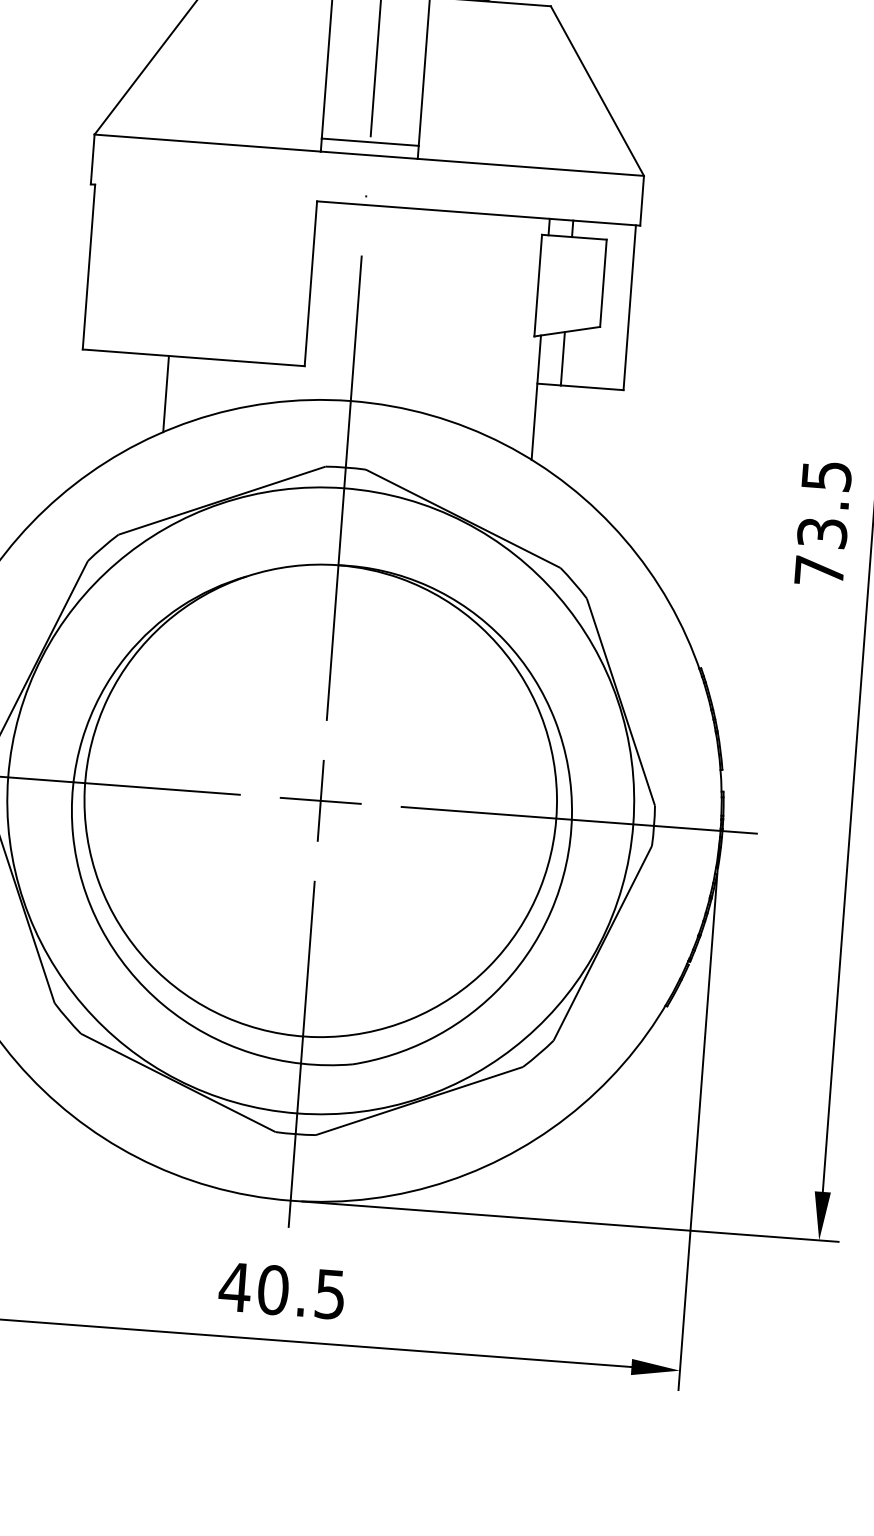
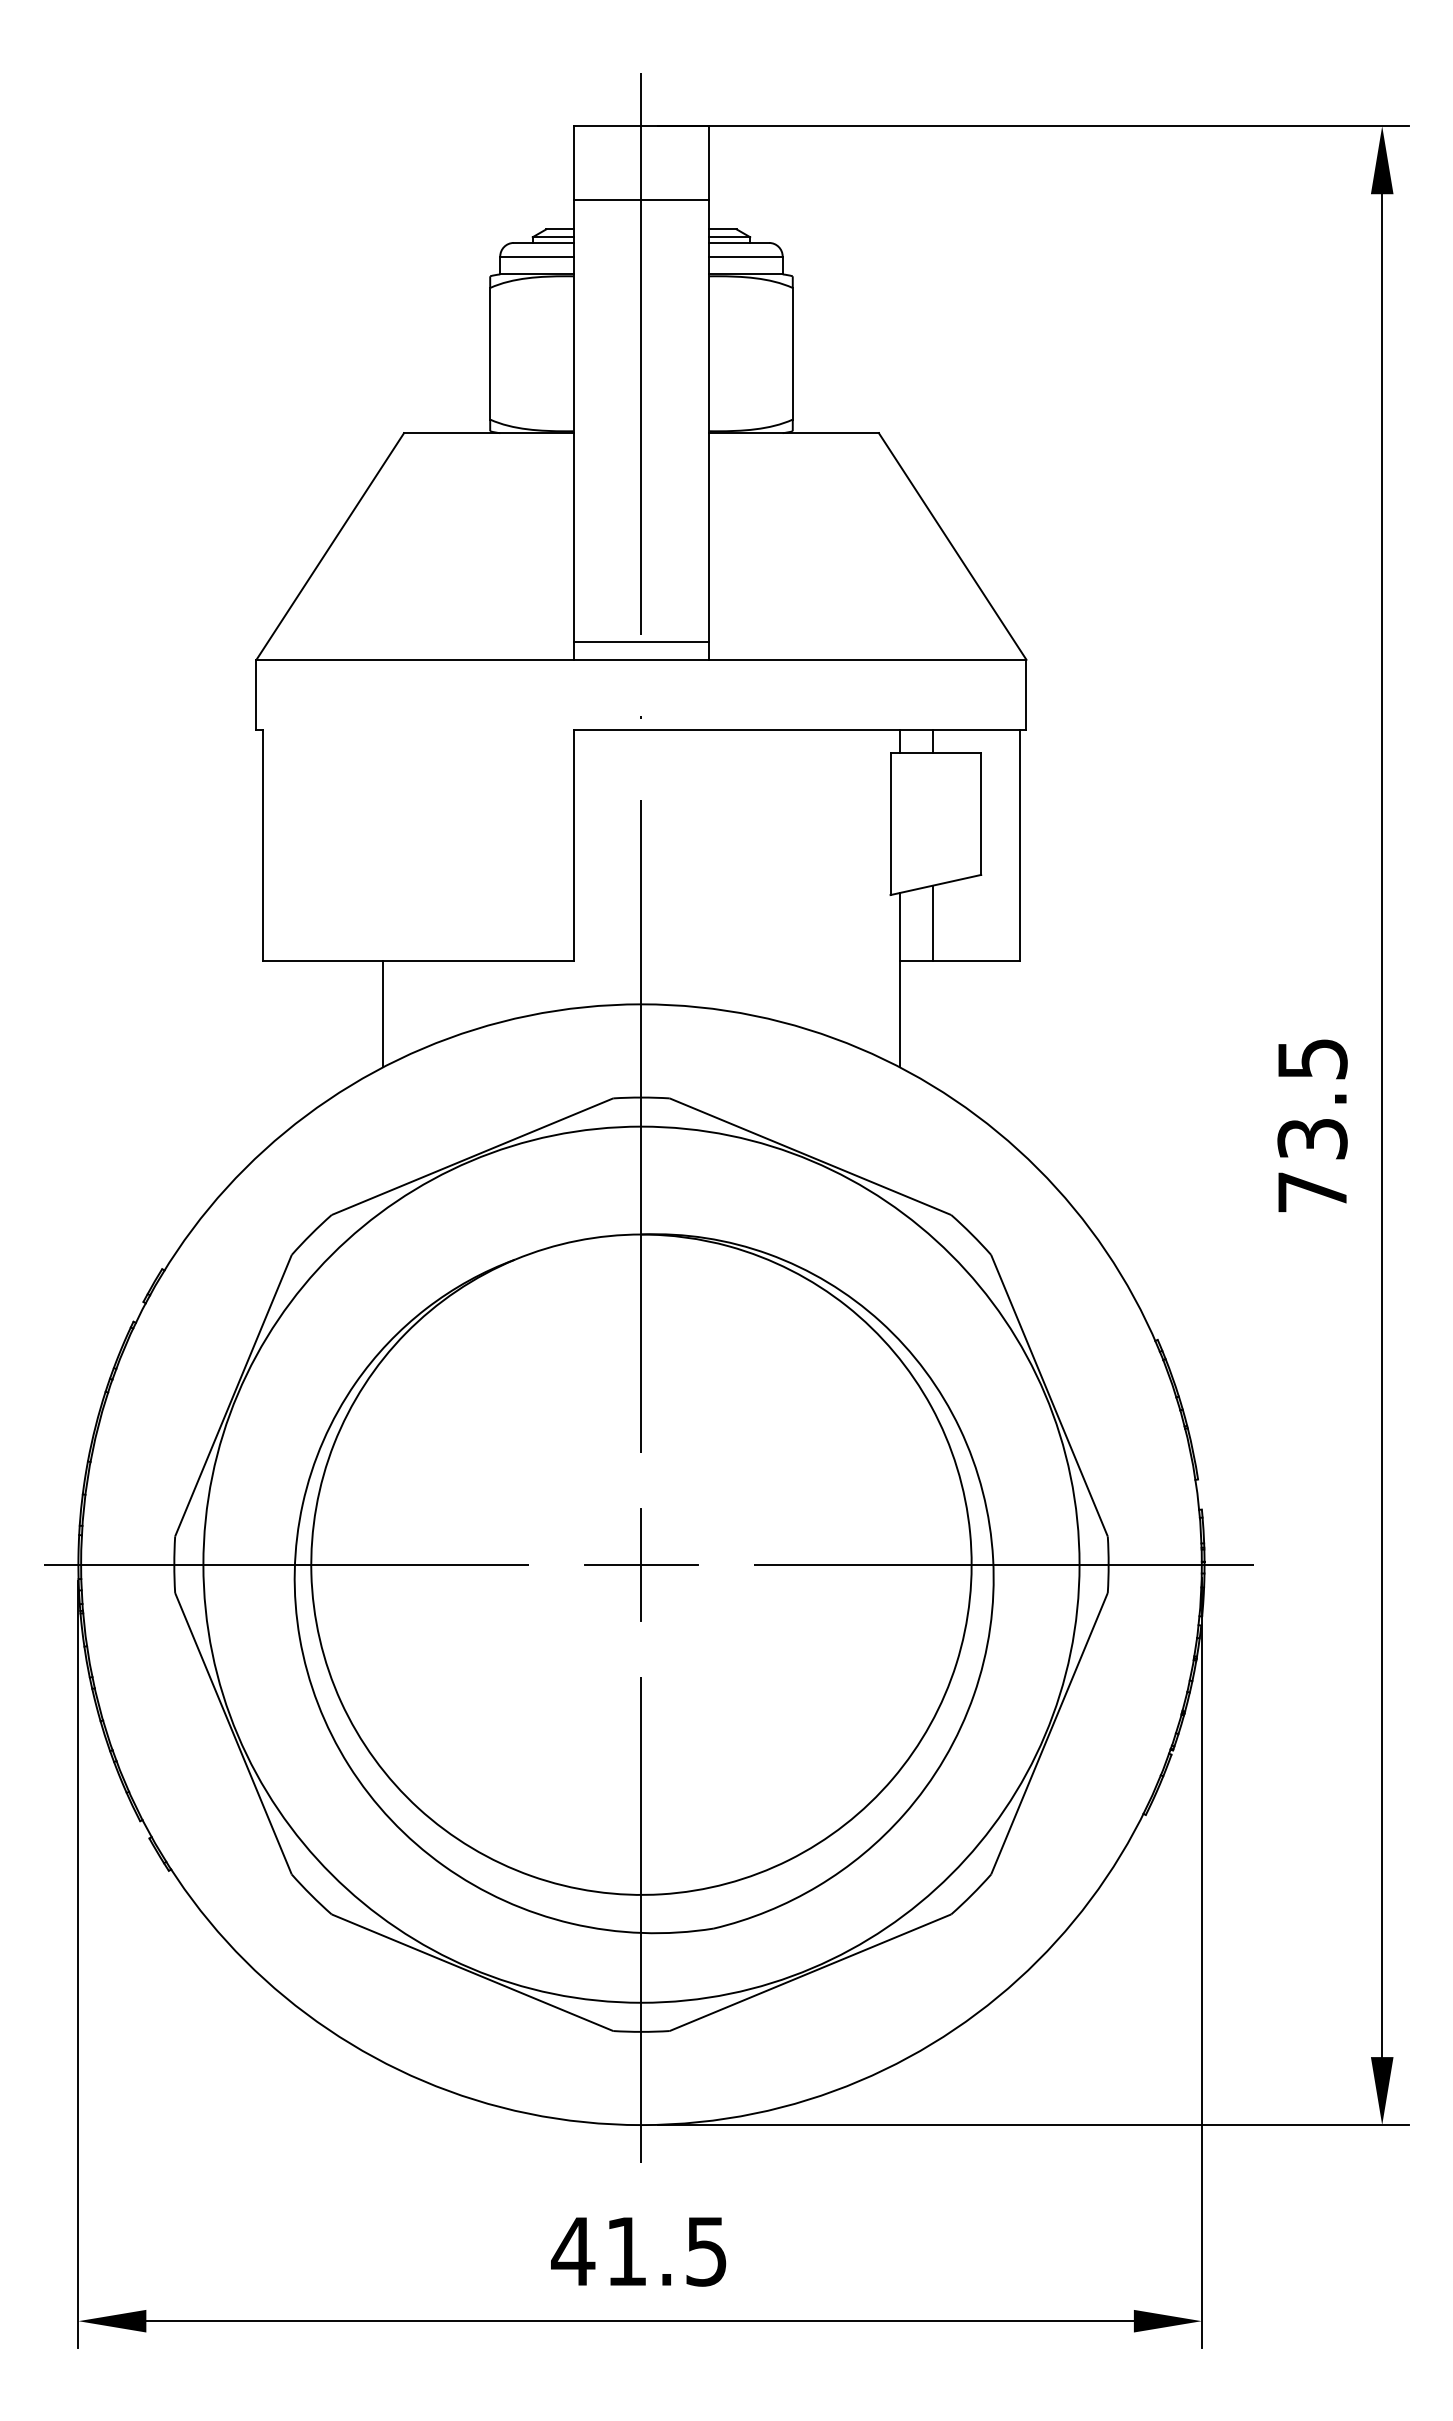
text: (273, 1290) -> (626, 2251), 40.5 -> 41.5

